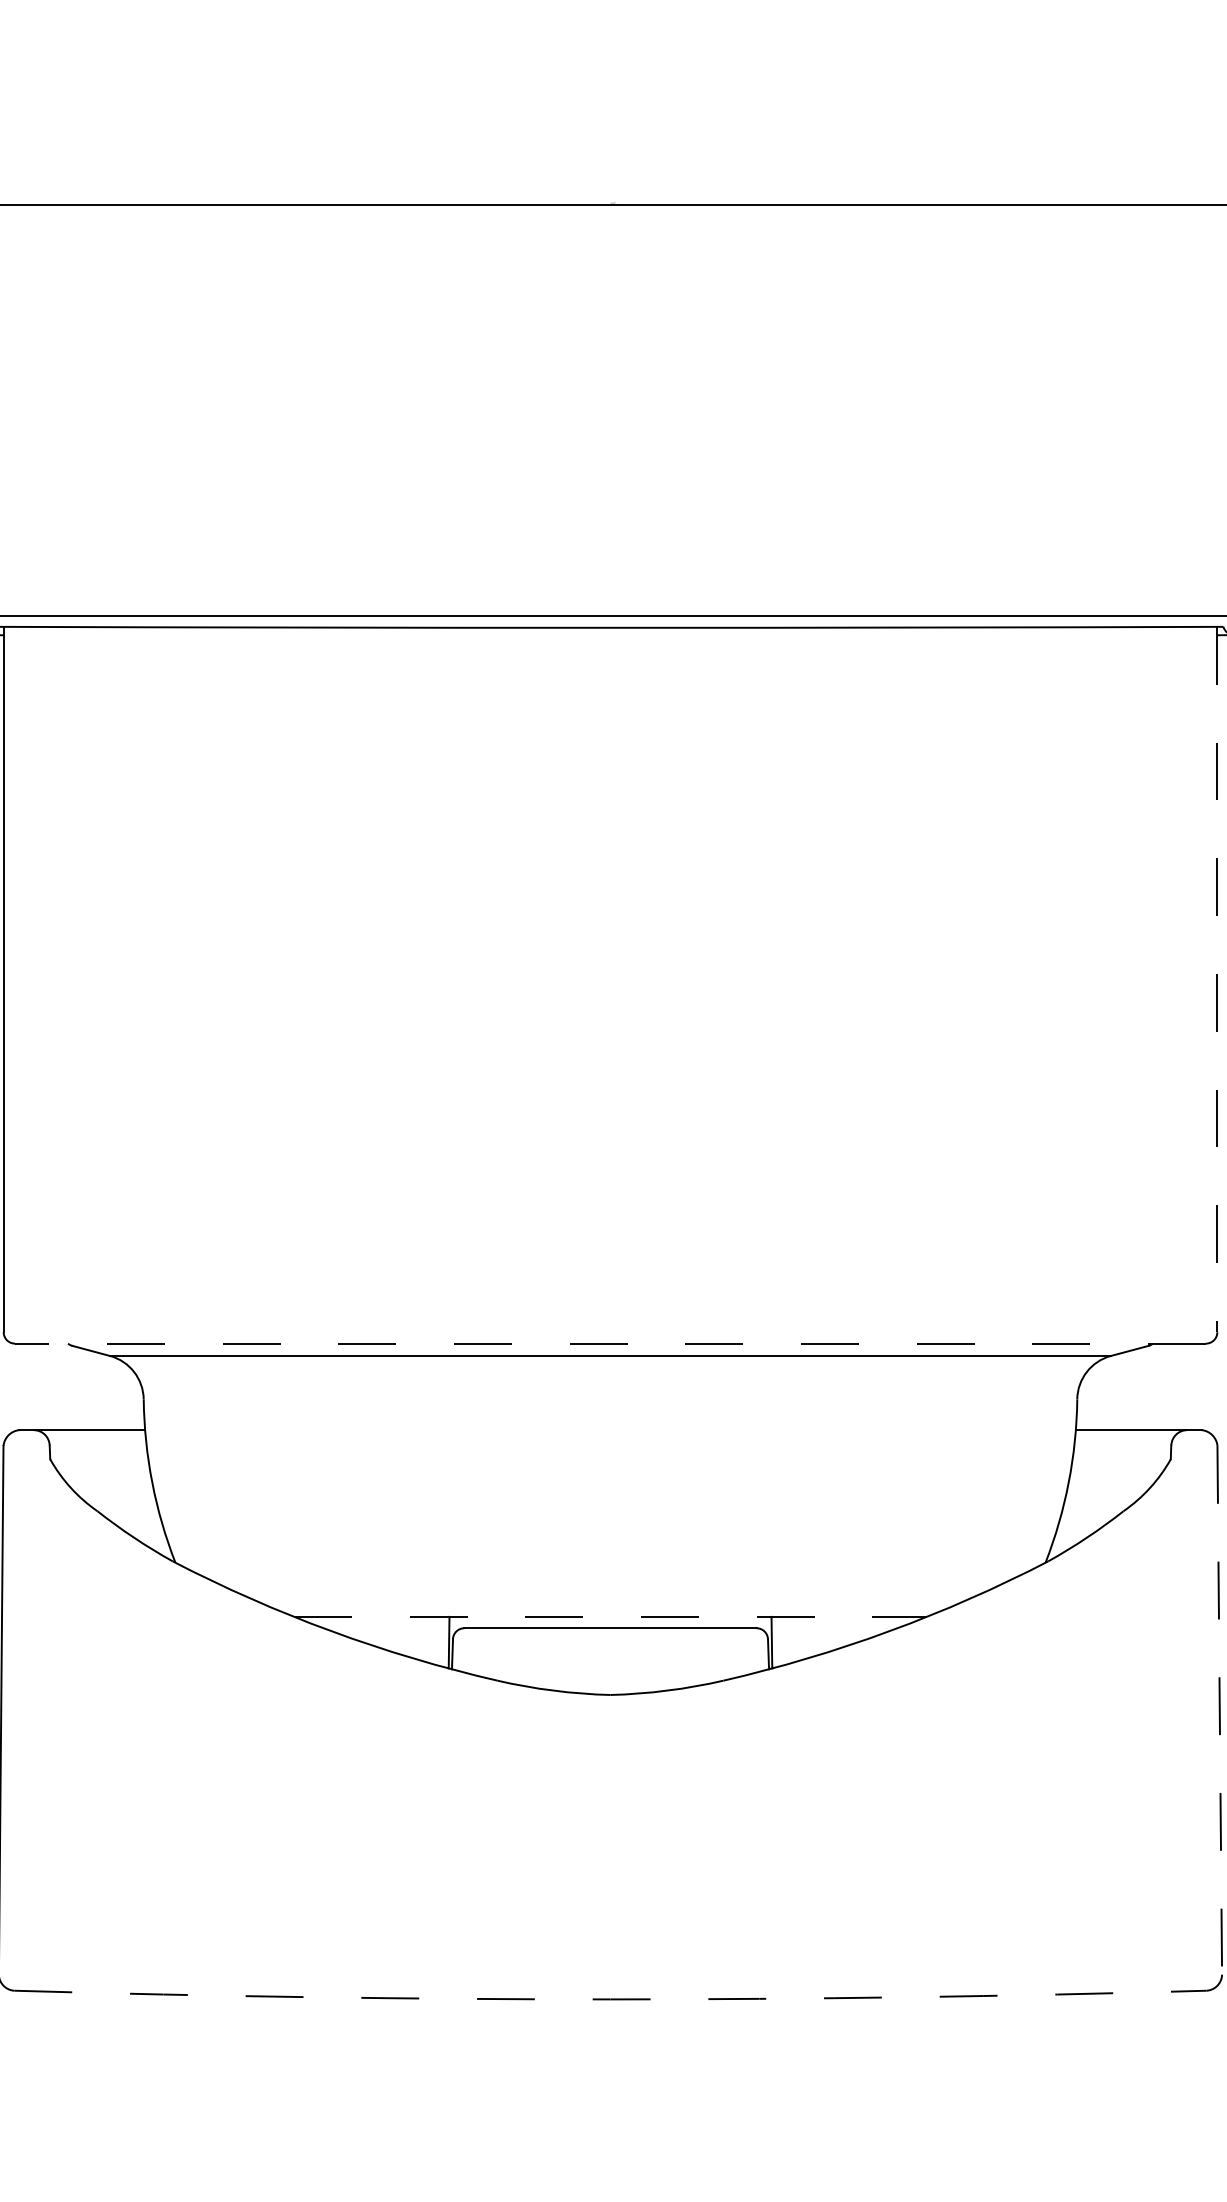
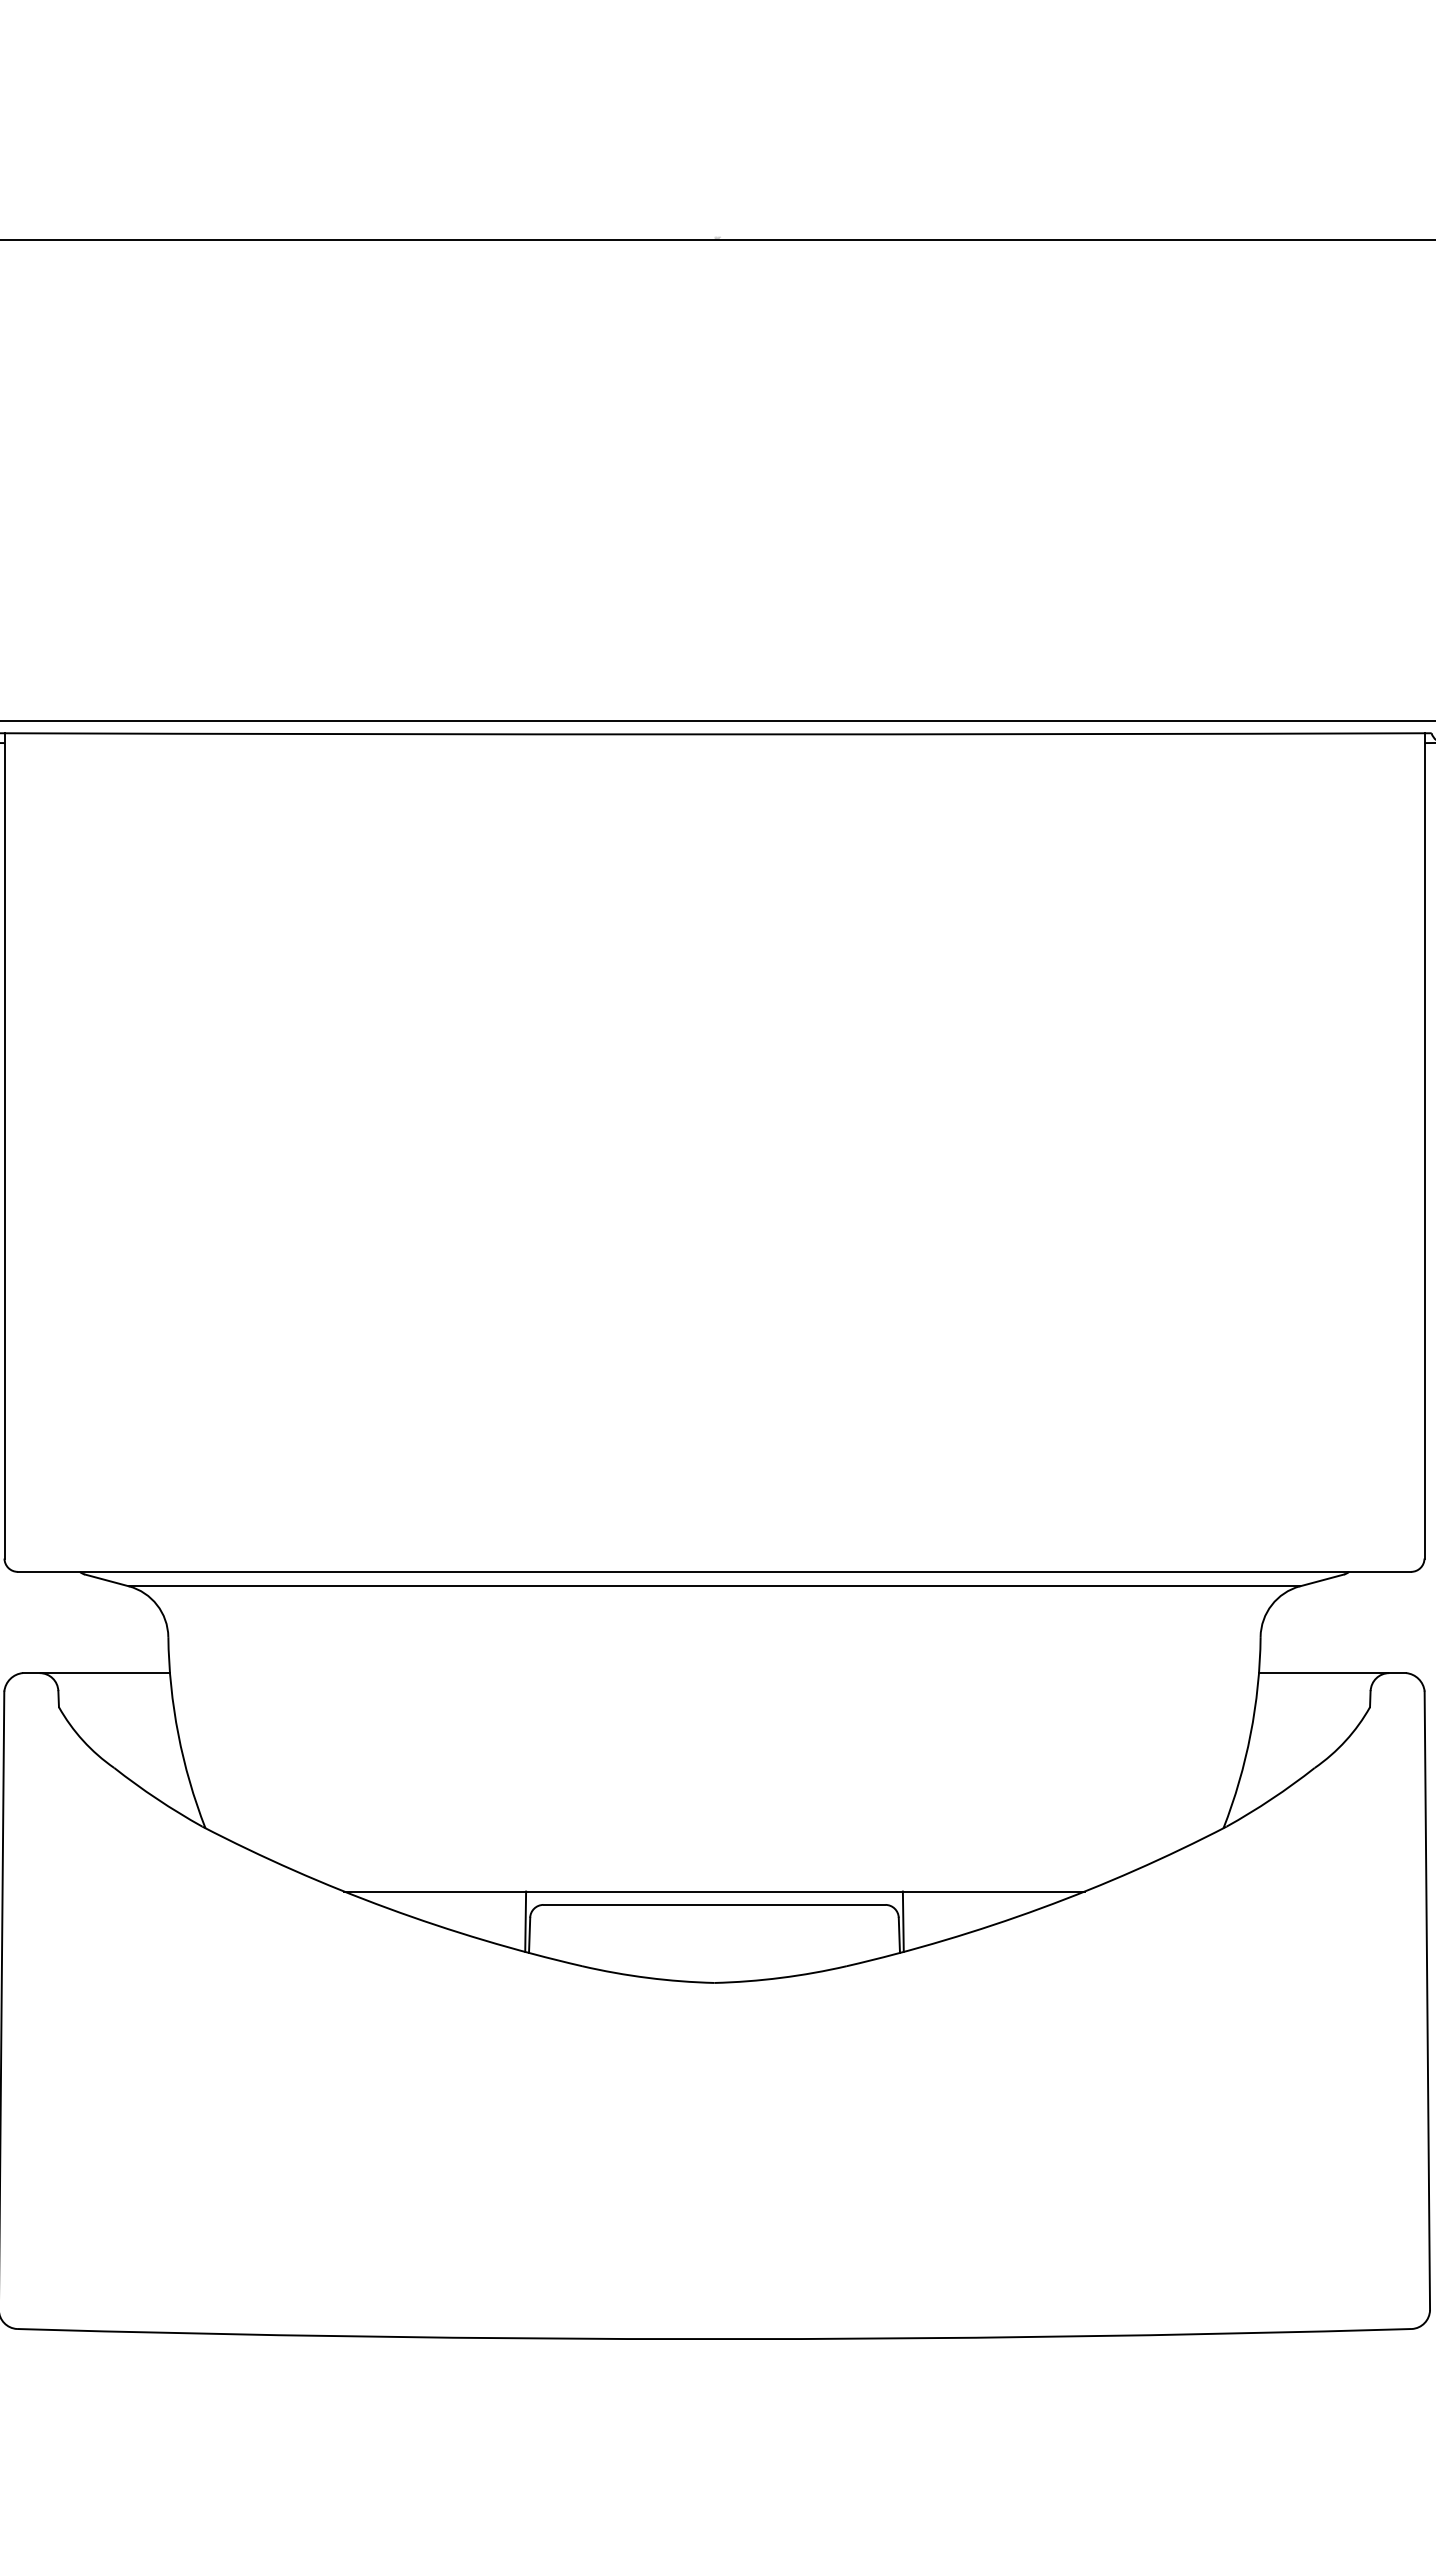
line: (1217, 979) -> (1424, 1145), dashed -> solid
line: (610, 1343) -> (714, 1571), dashed -> solid
line: (611, 1616) -> (715, 1891), dashed -> solid
line: (1219, 1710) -> (1427, 2001), dashed -> solid
arc: (610, 1999) -> (714, 2339), dashed -> solid

